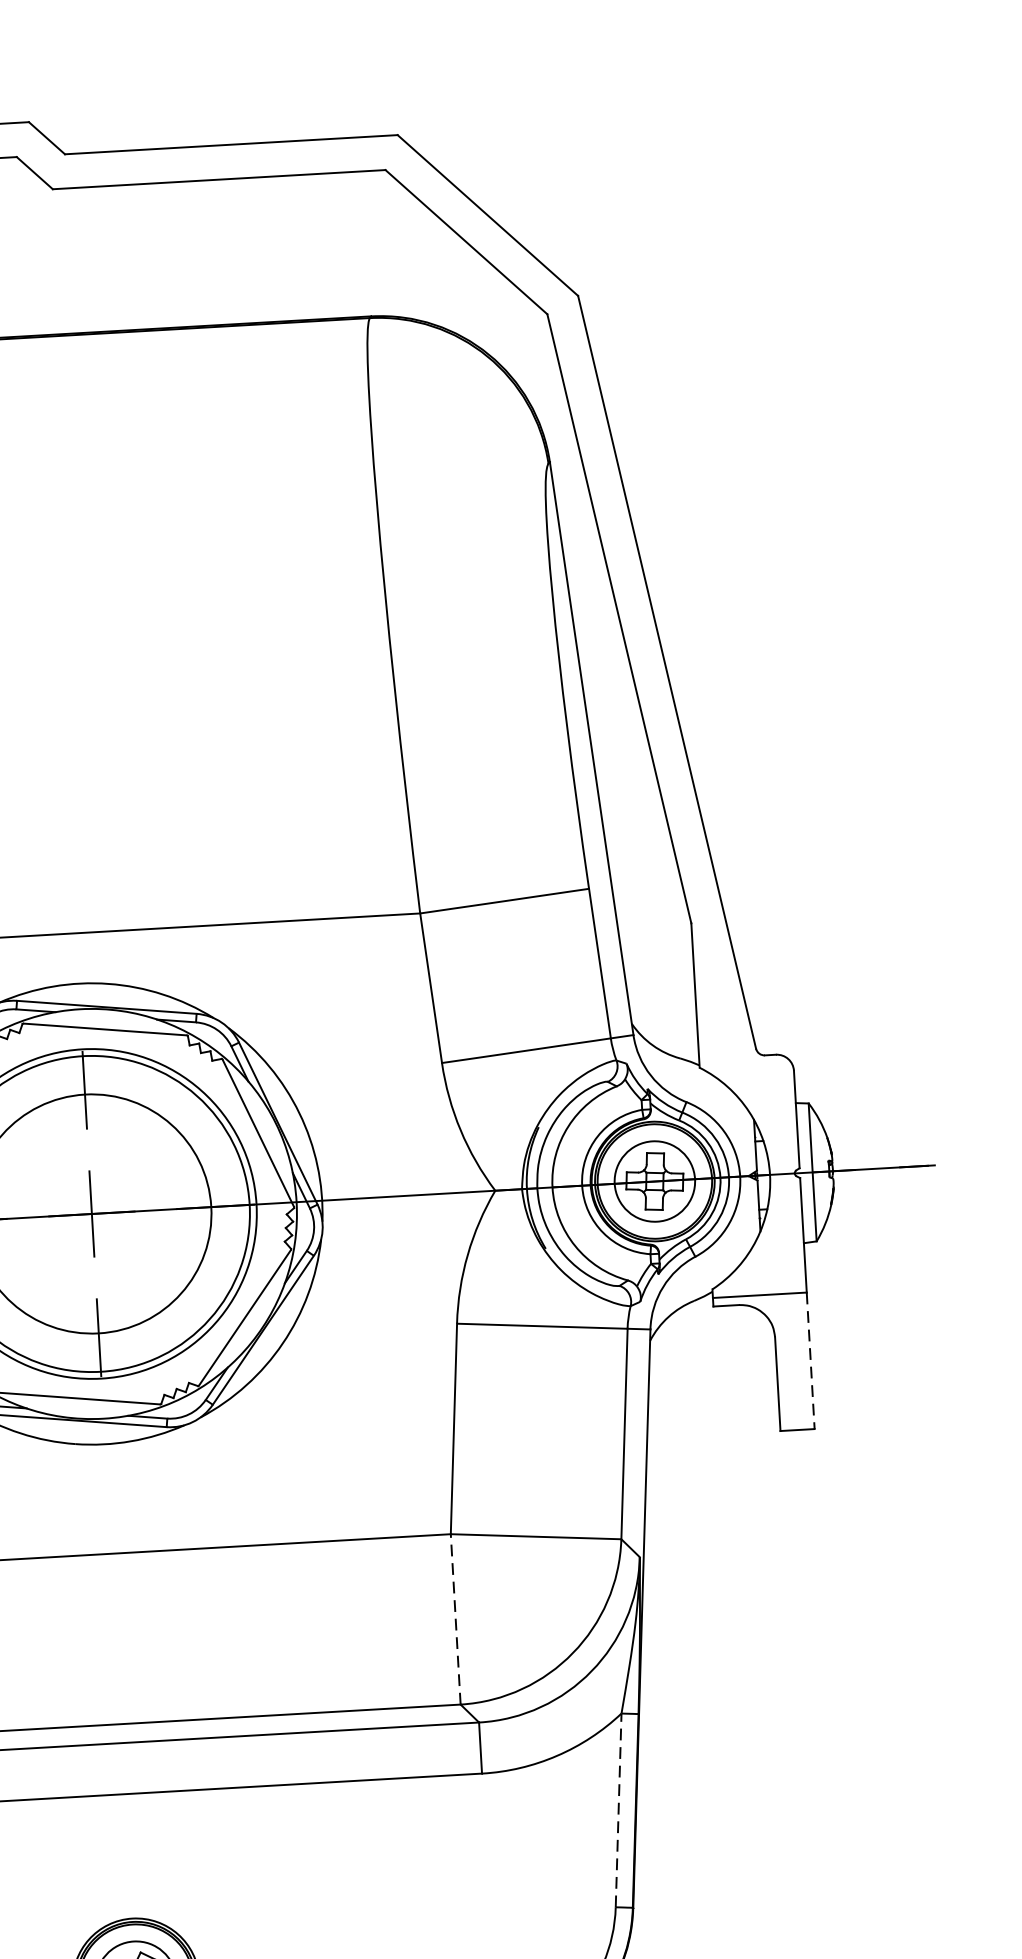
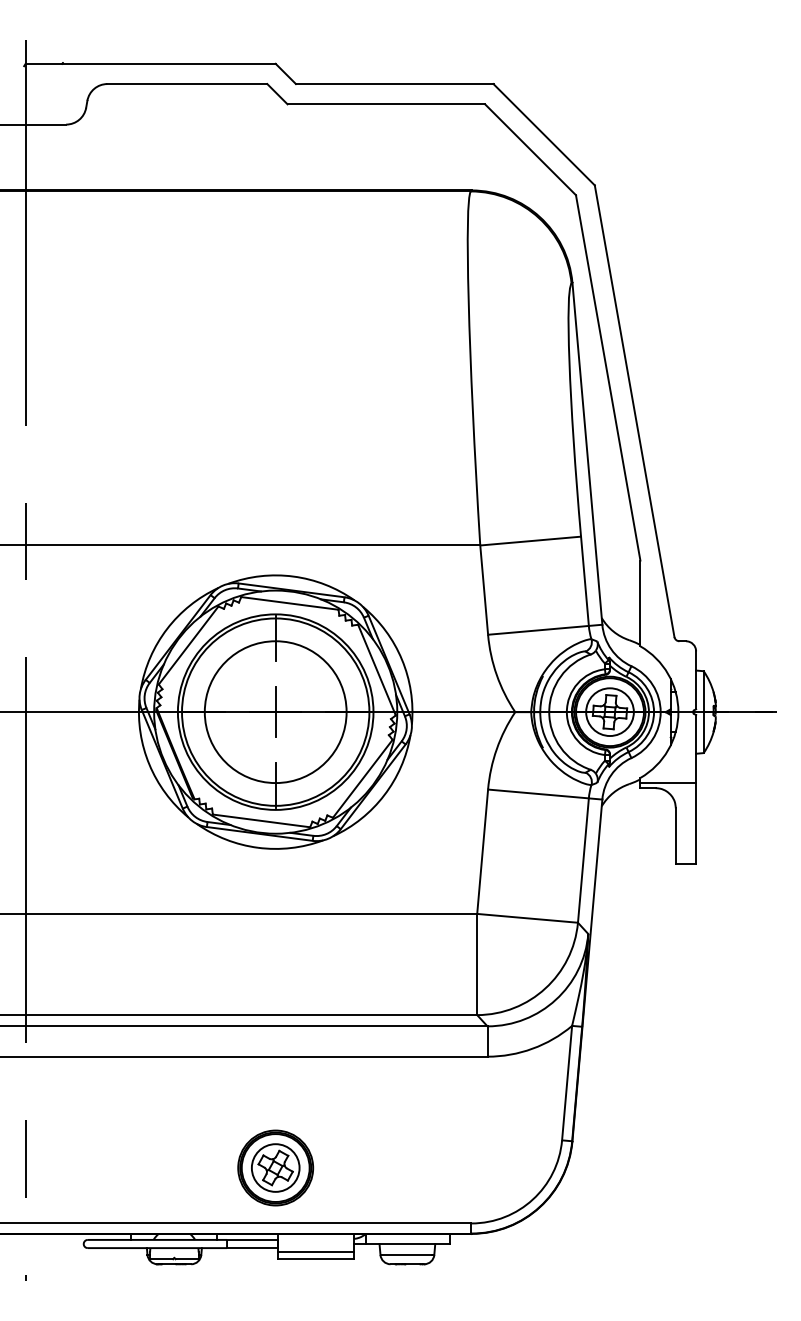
line: (811, 1360) -> (696, 823), dashed -> solid
line: (456, 1619) -> (477, 964), dashed -> solid
line: (619, 1809) -> (567, 1082), dashed -> solid

